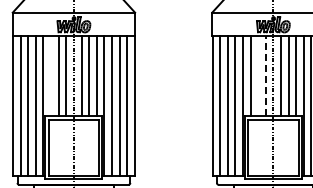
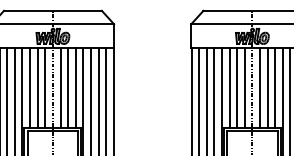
line: (51, 76) -> (30, 88), added
line: (258, 76) -> (237, 88), added
line: (265, 76) -> (244, 88), dashed -> solid

